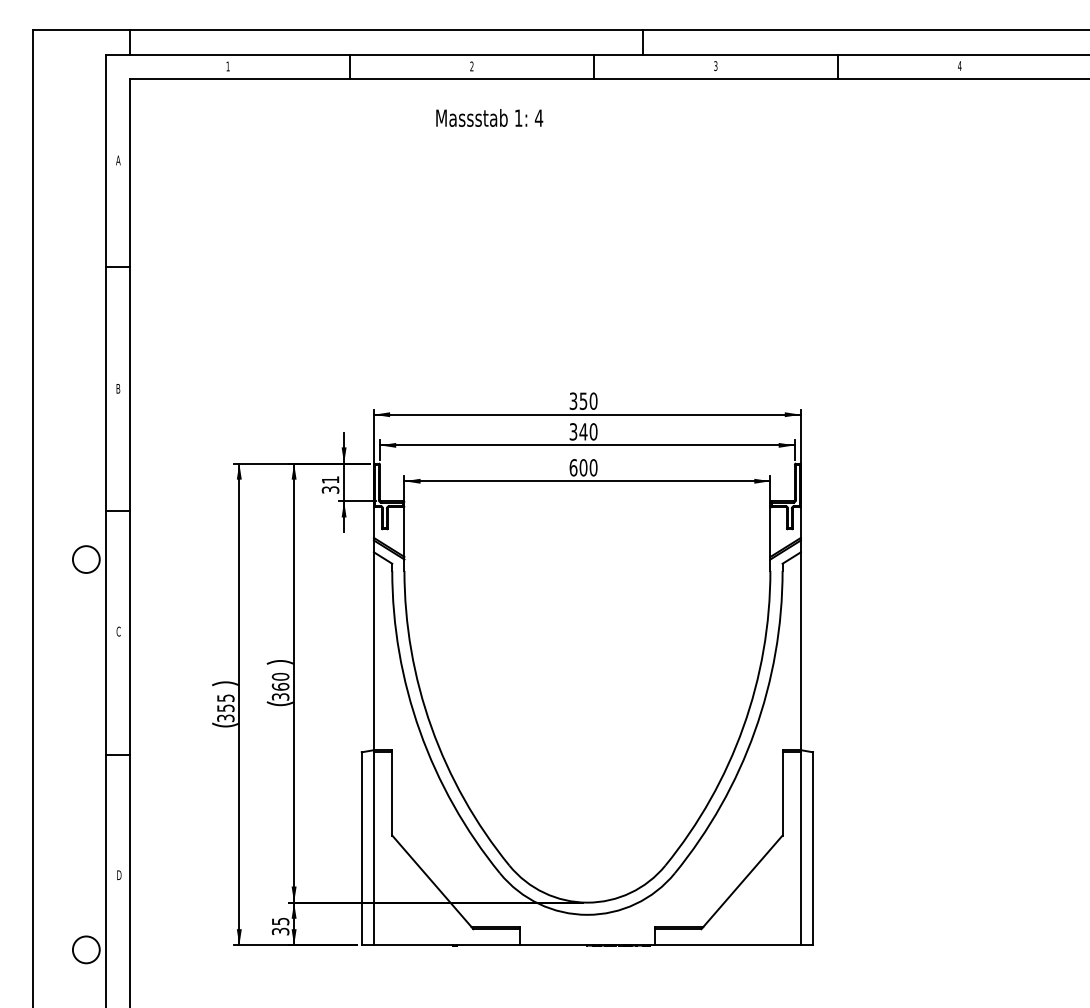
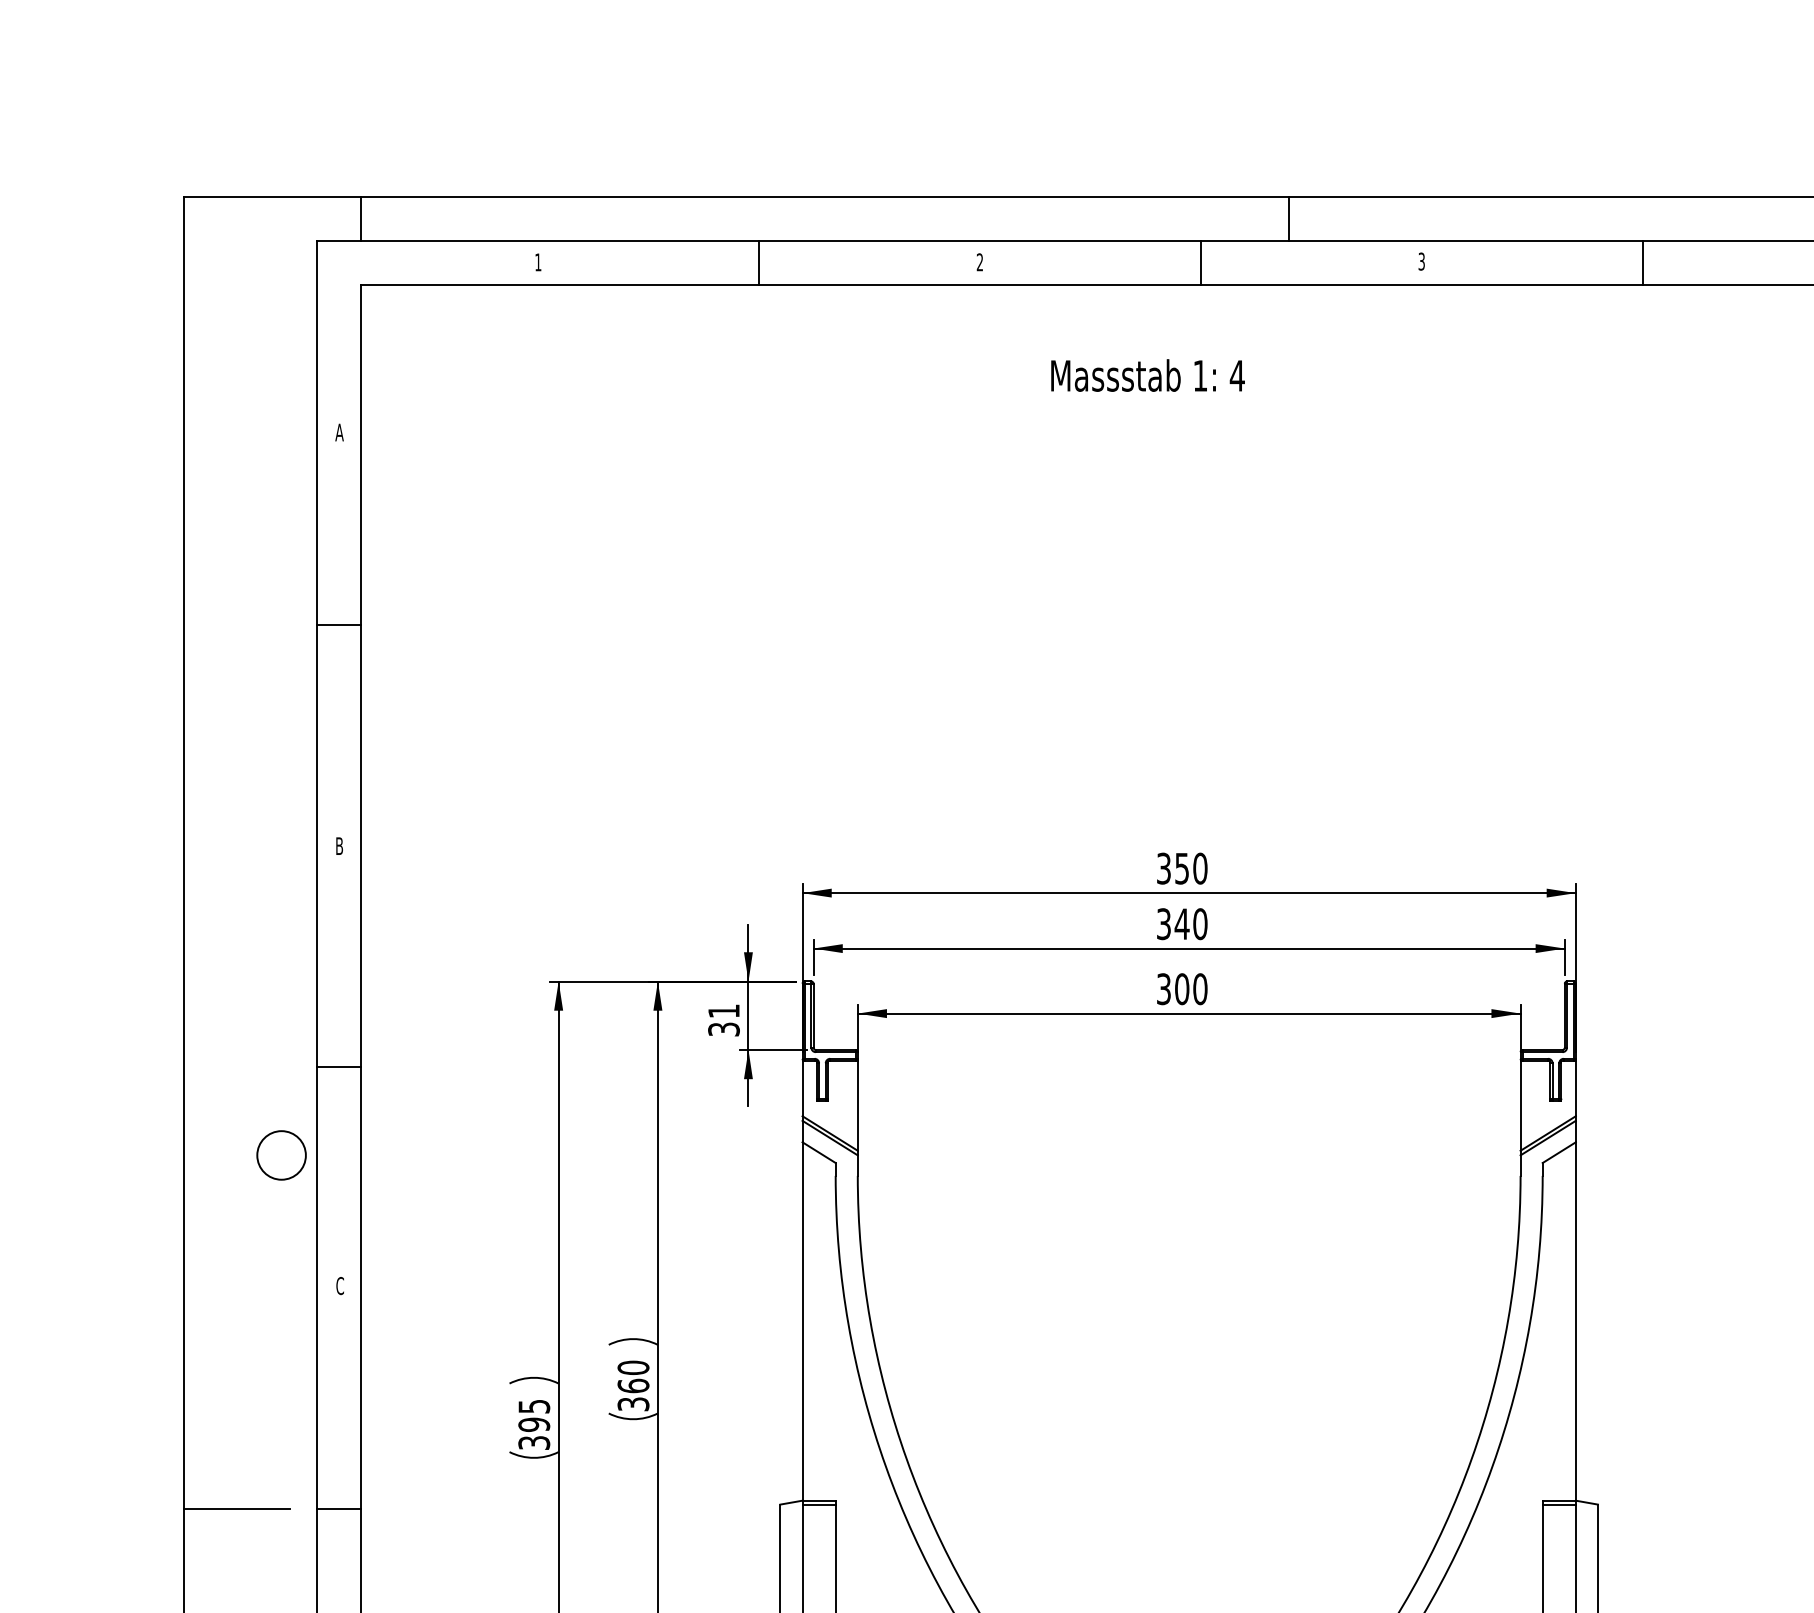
text: (489, 117) -> (1147, 374), moved
text: (573, 467) -> (1163, 988), 600 -> 300
text: (225, 708) -> (533, 1425), 355 -> 395
line: (61, 754) -> (236, 1508), added

